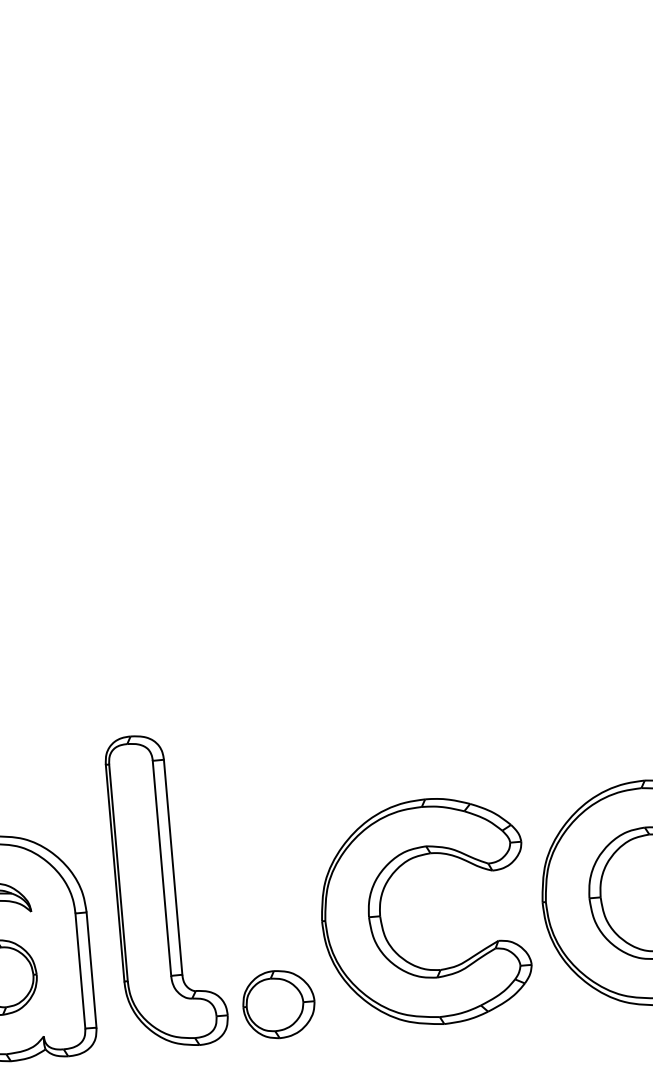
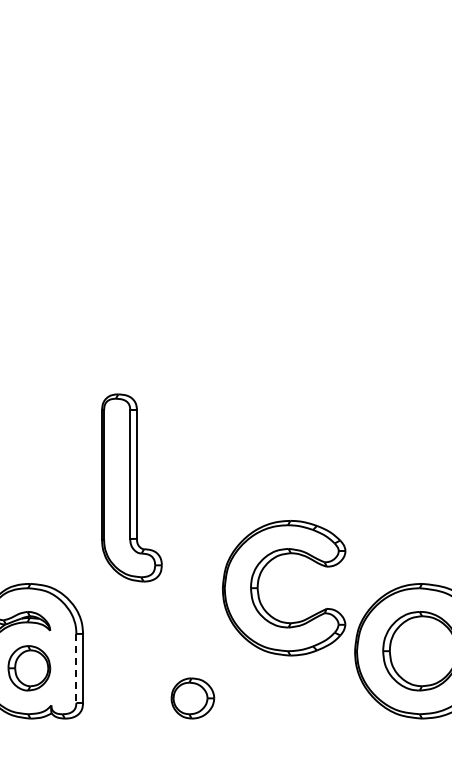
part: (165, 889) -> (131, 487), moved
part: (384, 924) -> (259, 593), moved
line: (80, 971) -> (76, 668), solid -> dashed

